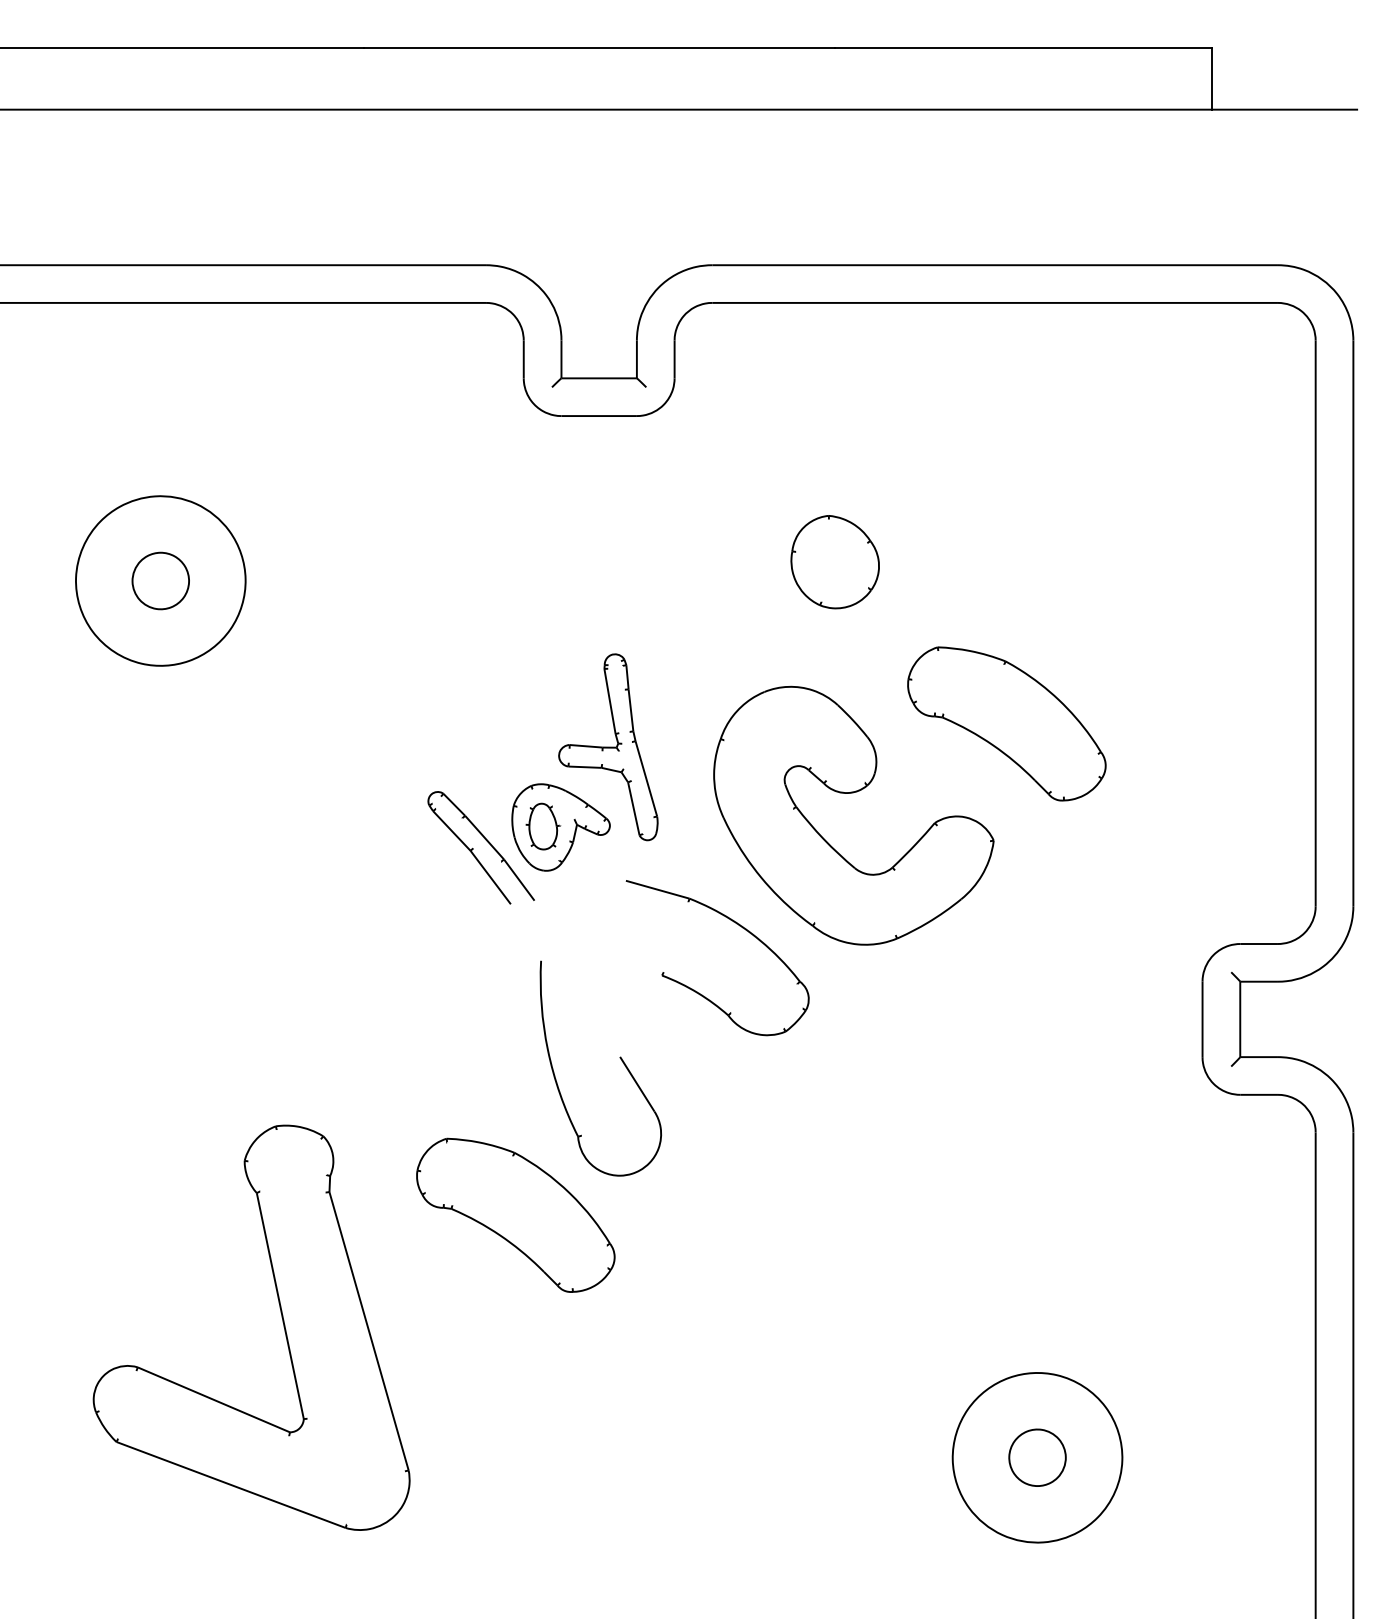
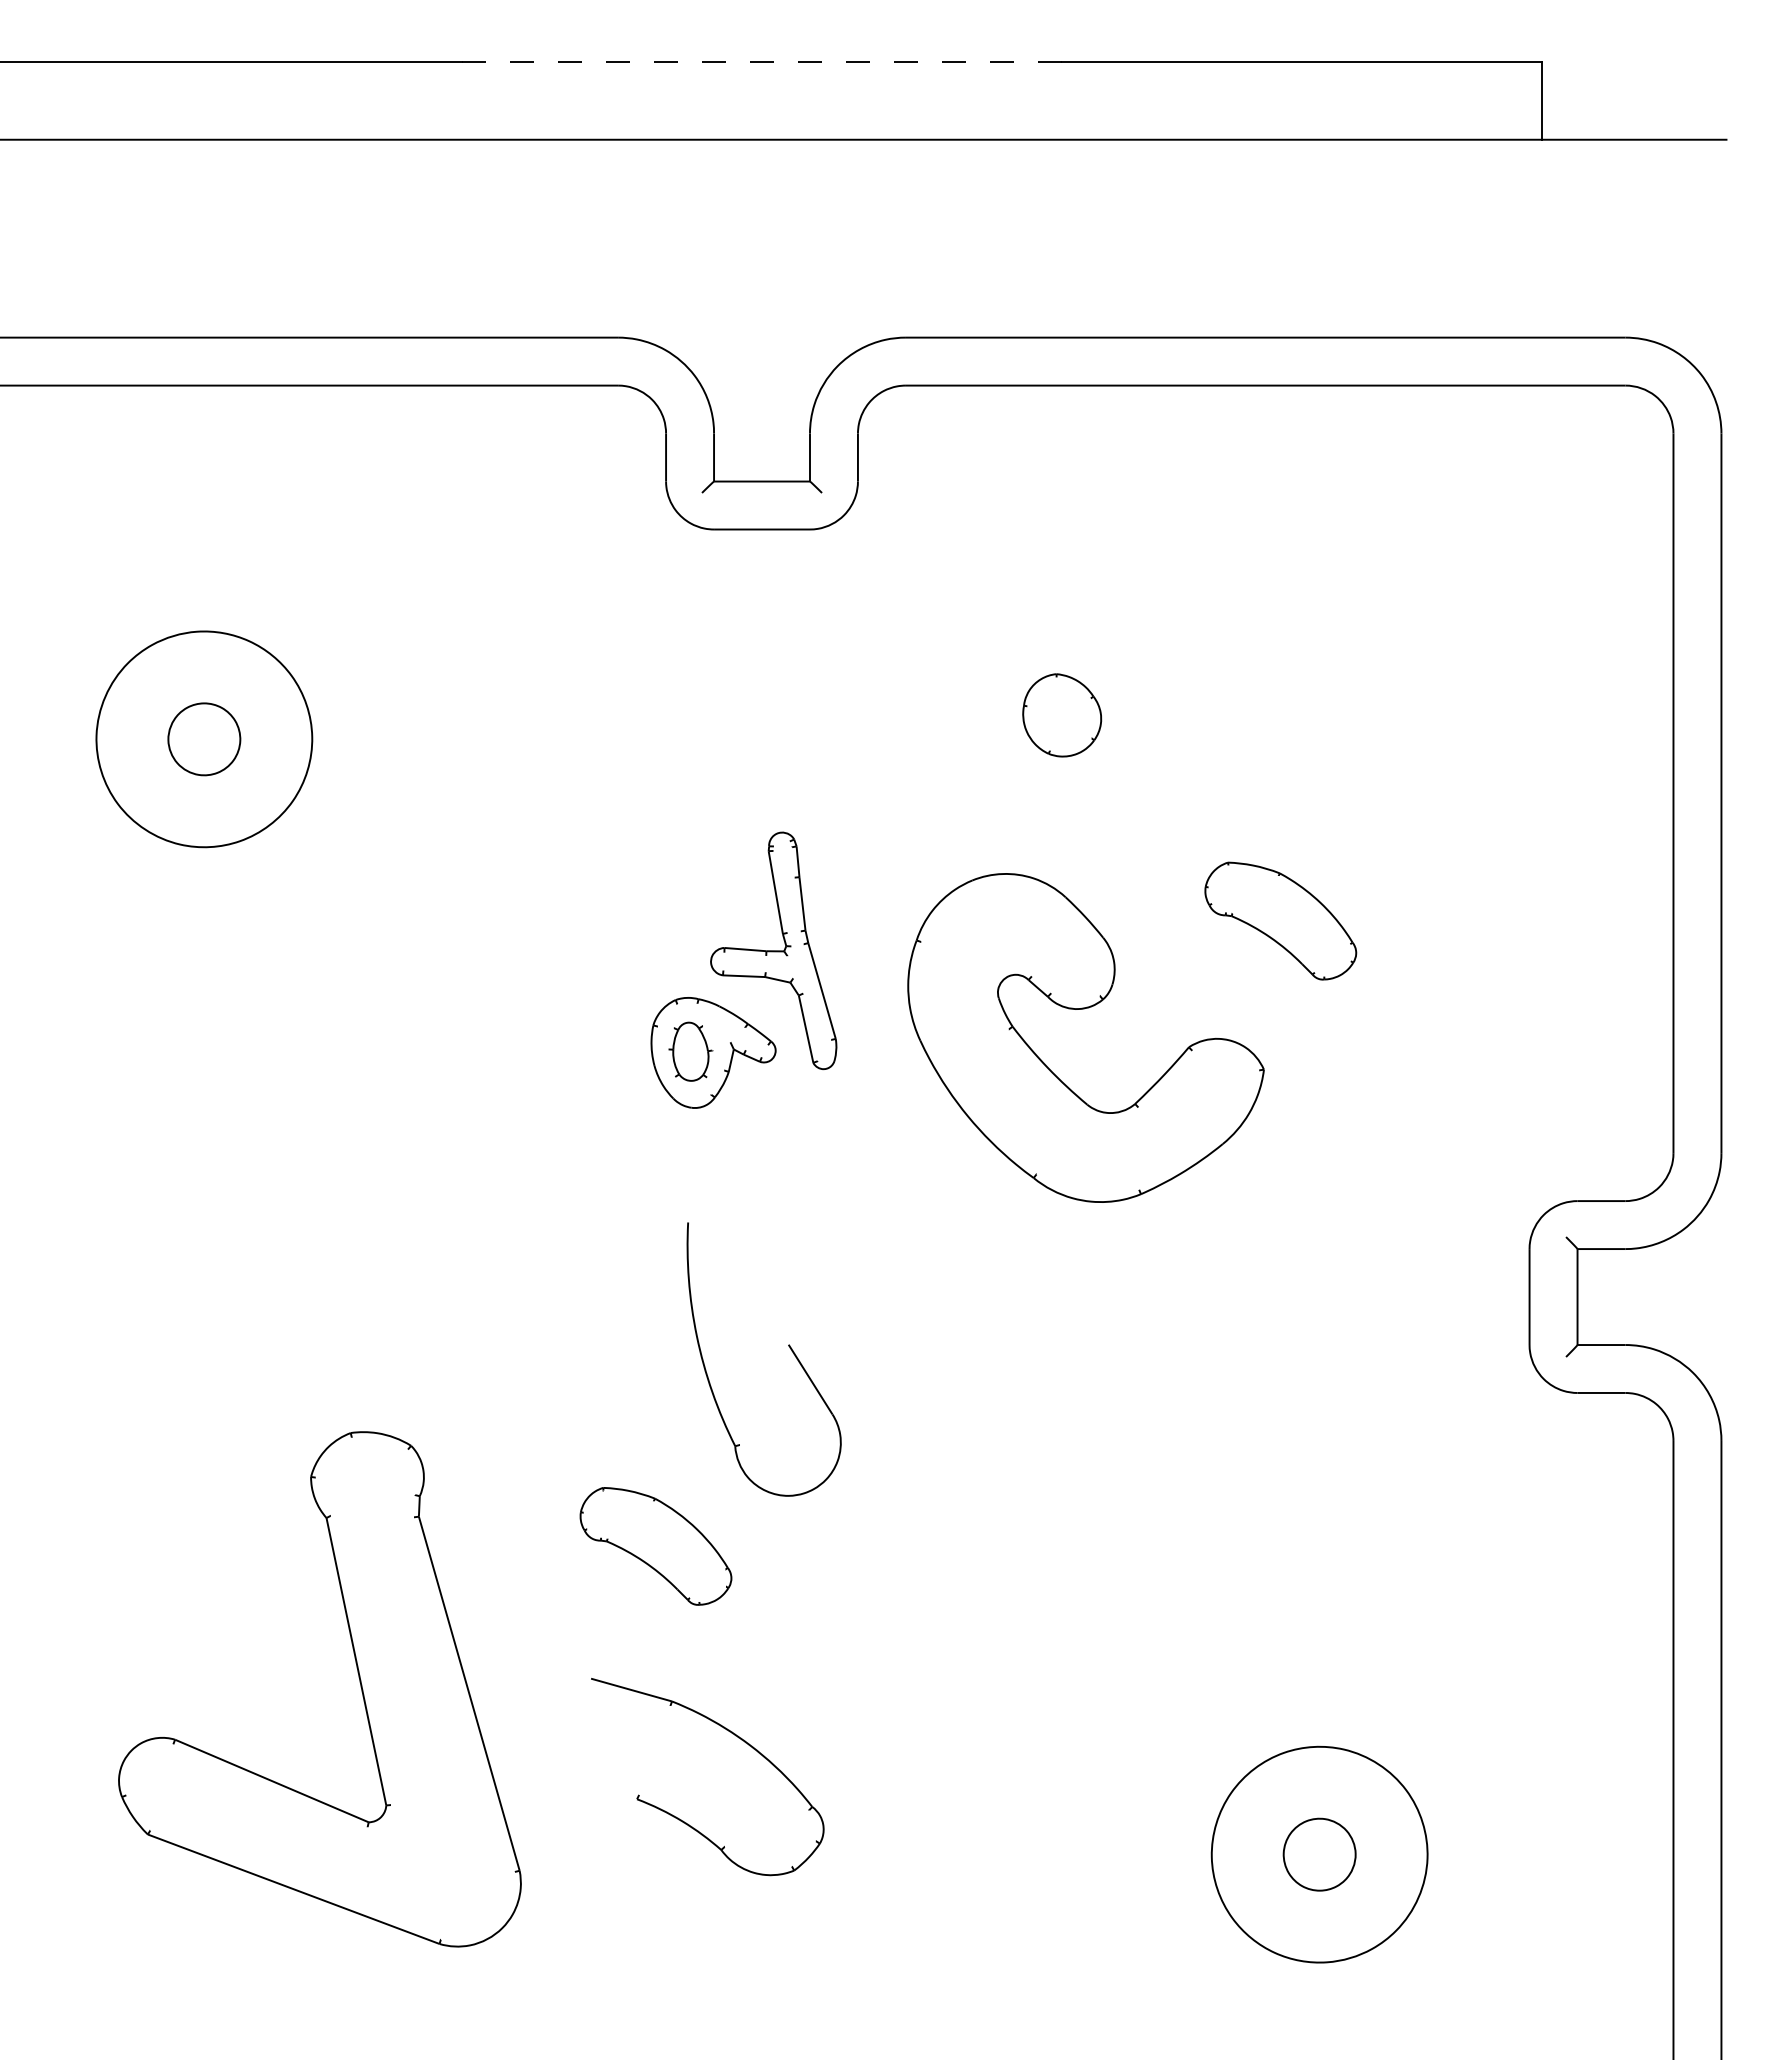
line: (599, 48) -> (762, 61), solid -> dashed
part: (834, 562) -> (1061, 715), size x0.7
part: (1006, 723) -> (1280, 920), size x0.6
part: (473, 848) -> (602, 1079), removed
part: (698, 992) -> (683, 1820), moved
part: (515, 1215) -> (655, 1546), size x0.6

